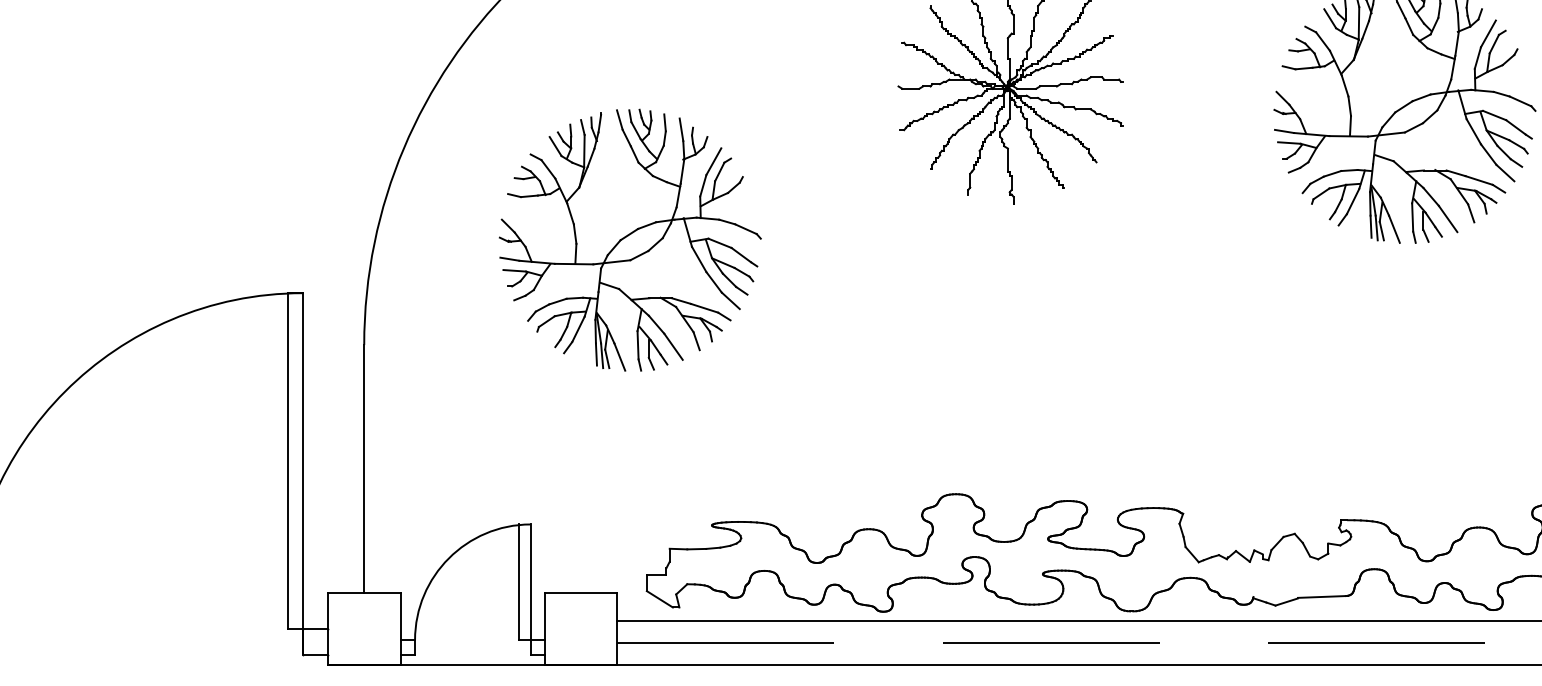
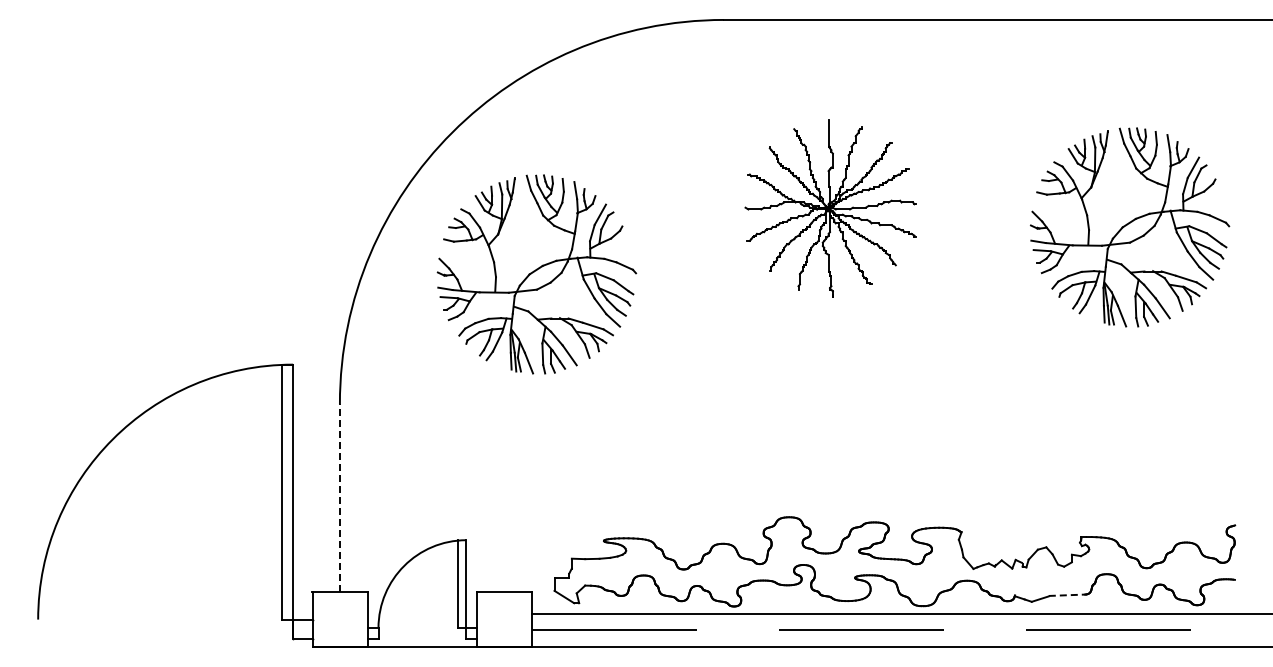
part: (629, 240) -> (536, 274), moved
line: (363, 468) -> (339, 497), solid -> dashed
line: (1322, 597) -> (1067, 595), solid -> dashed

